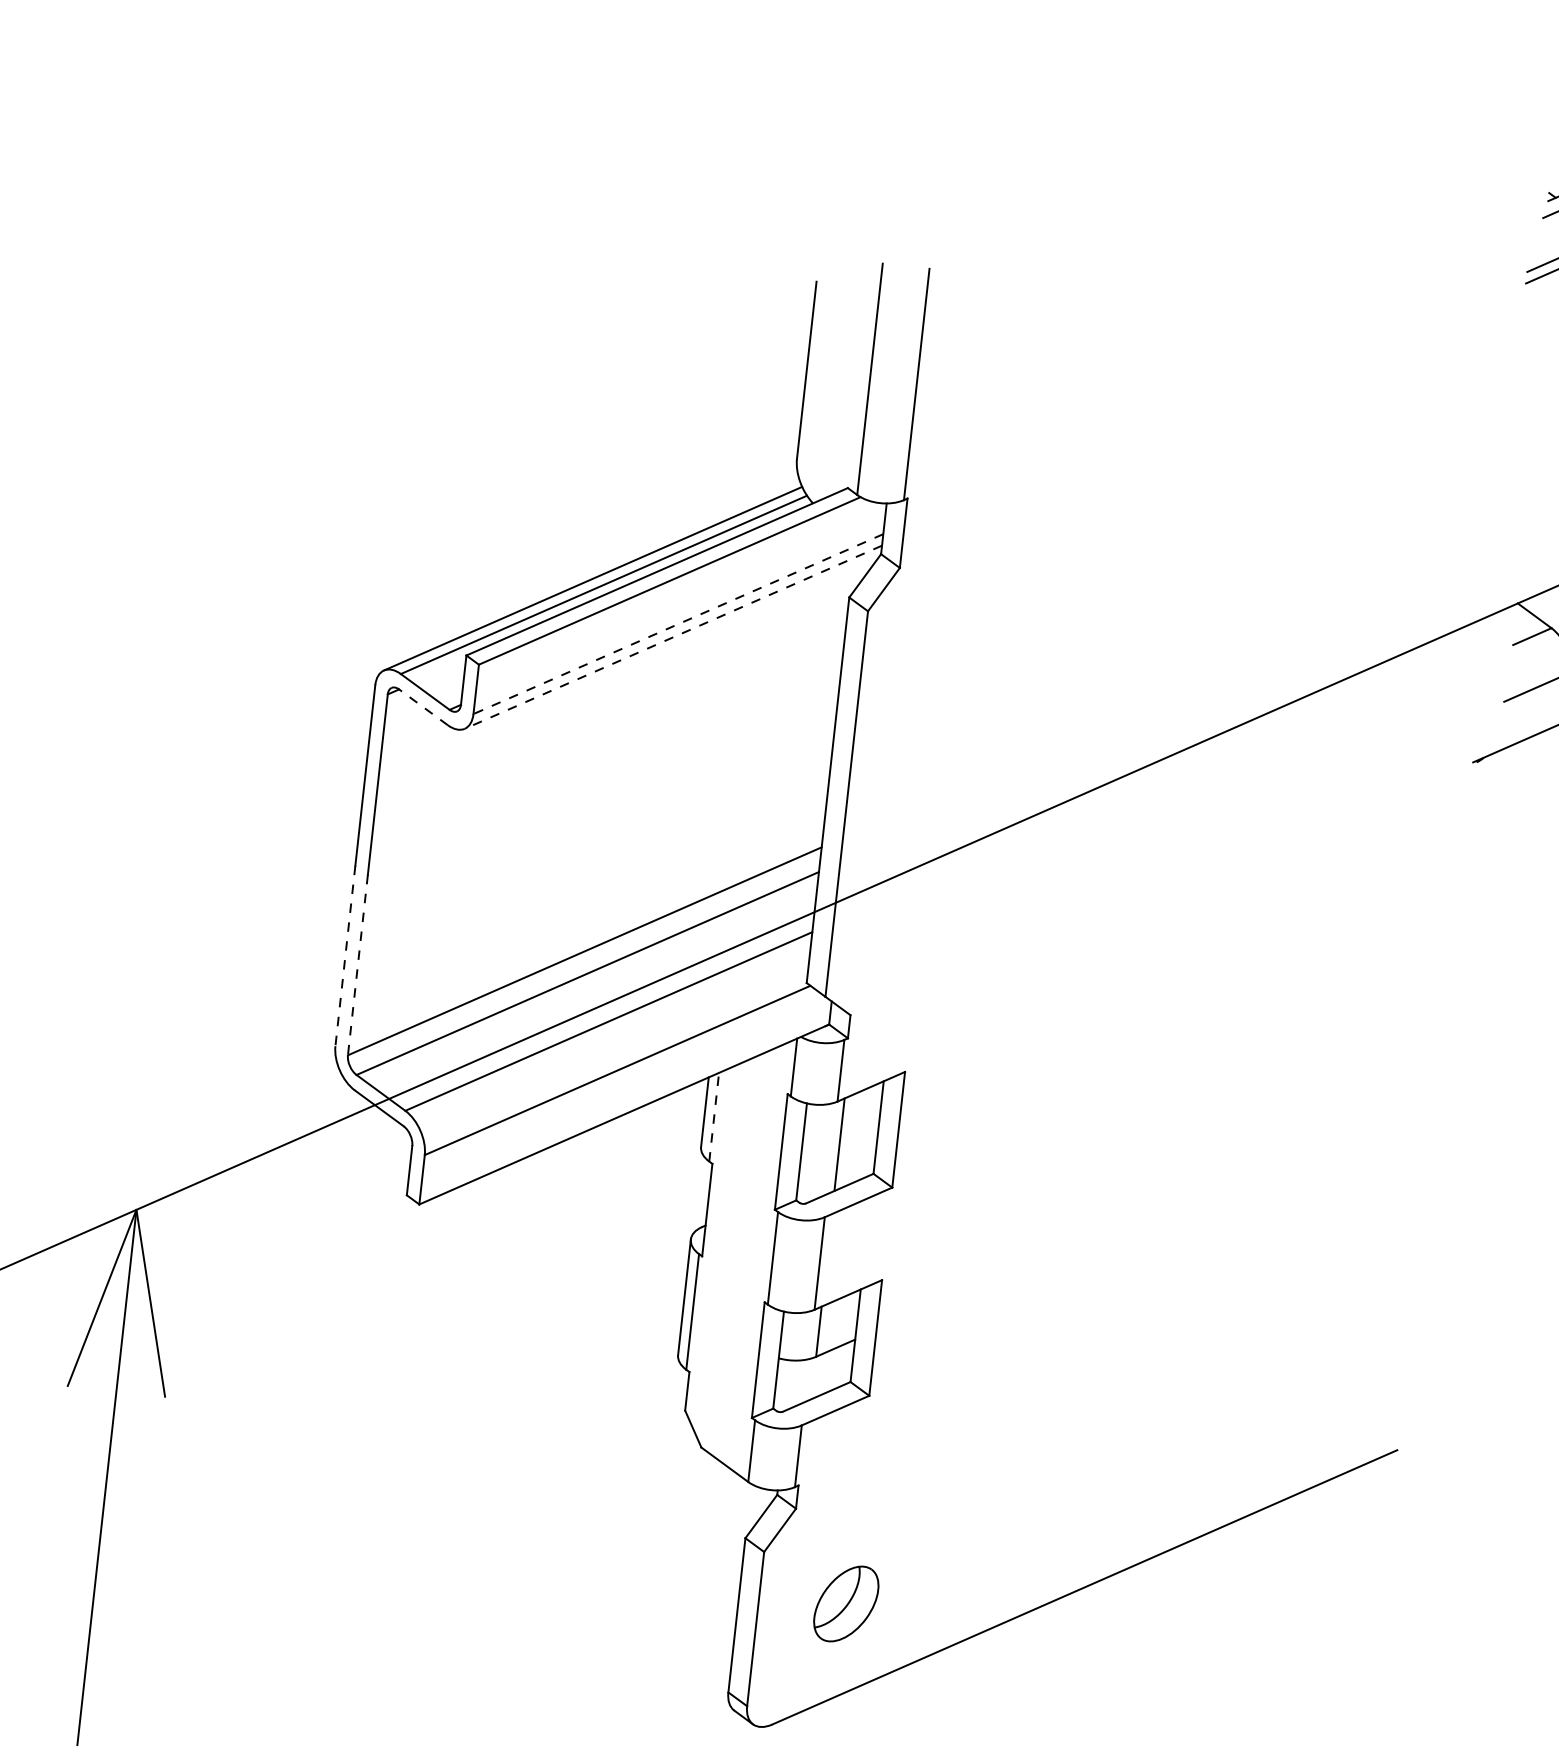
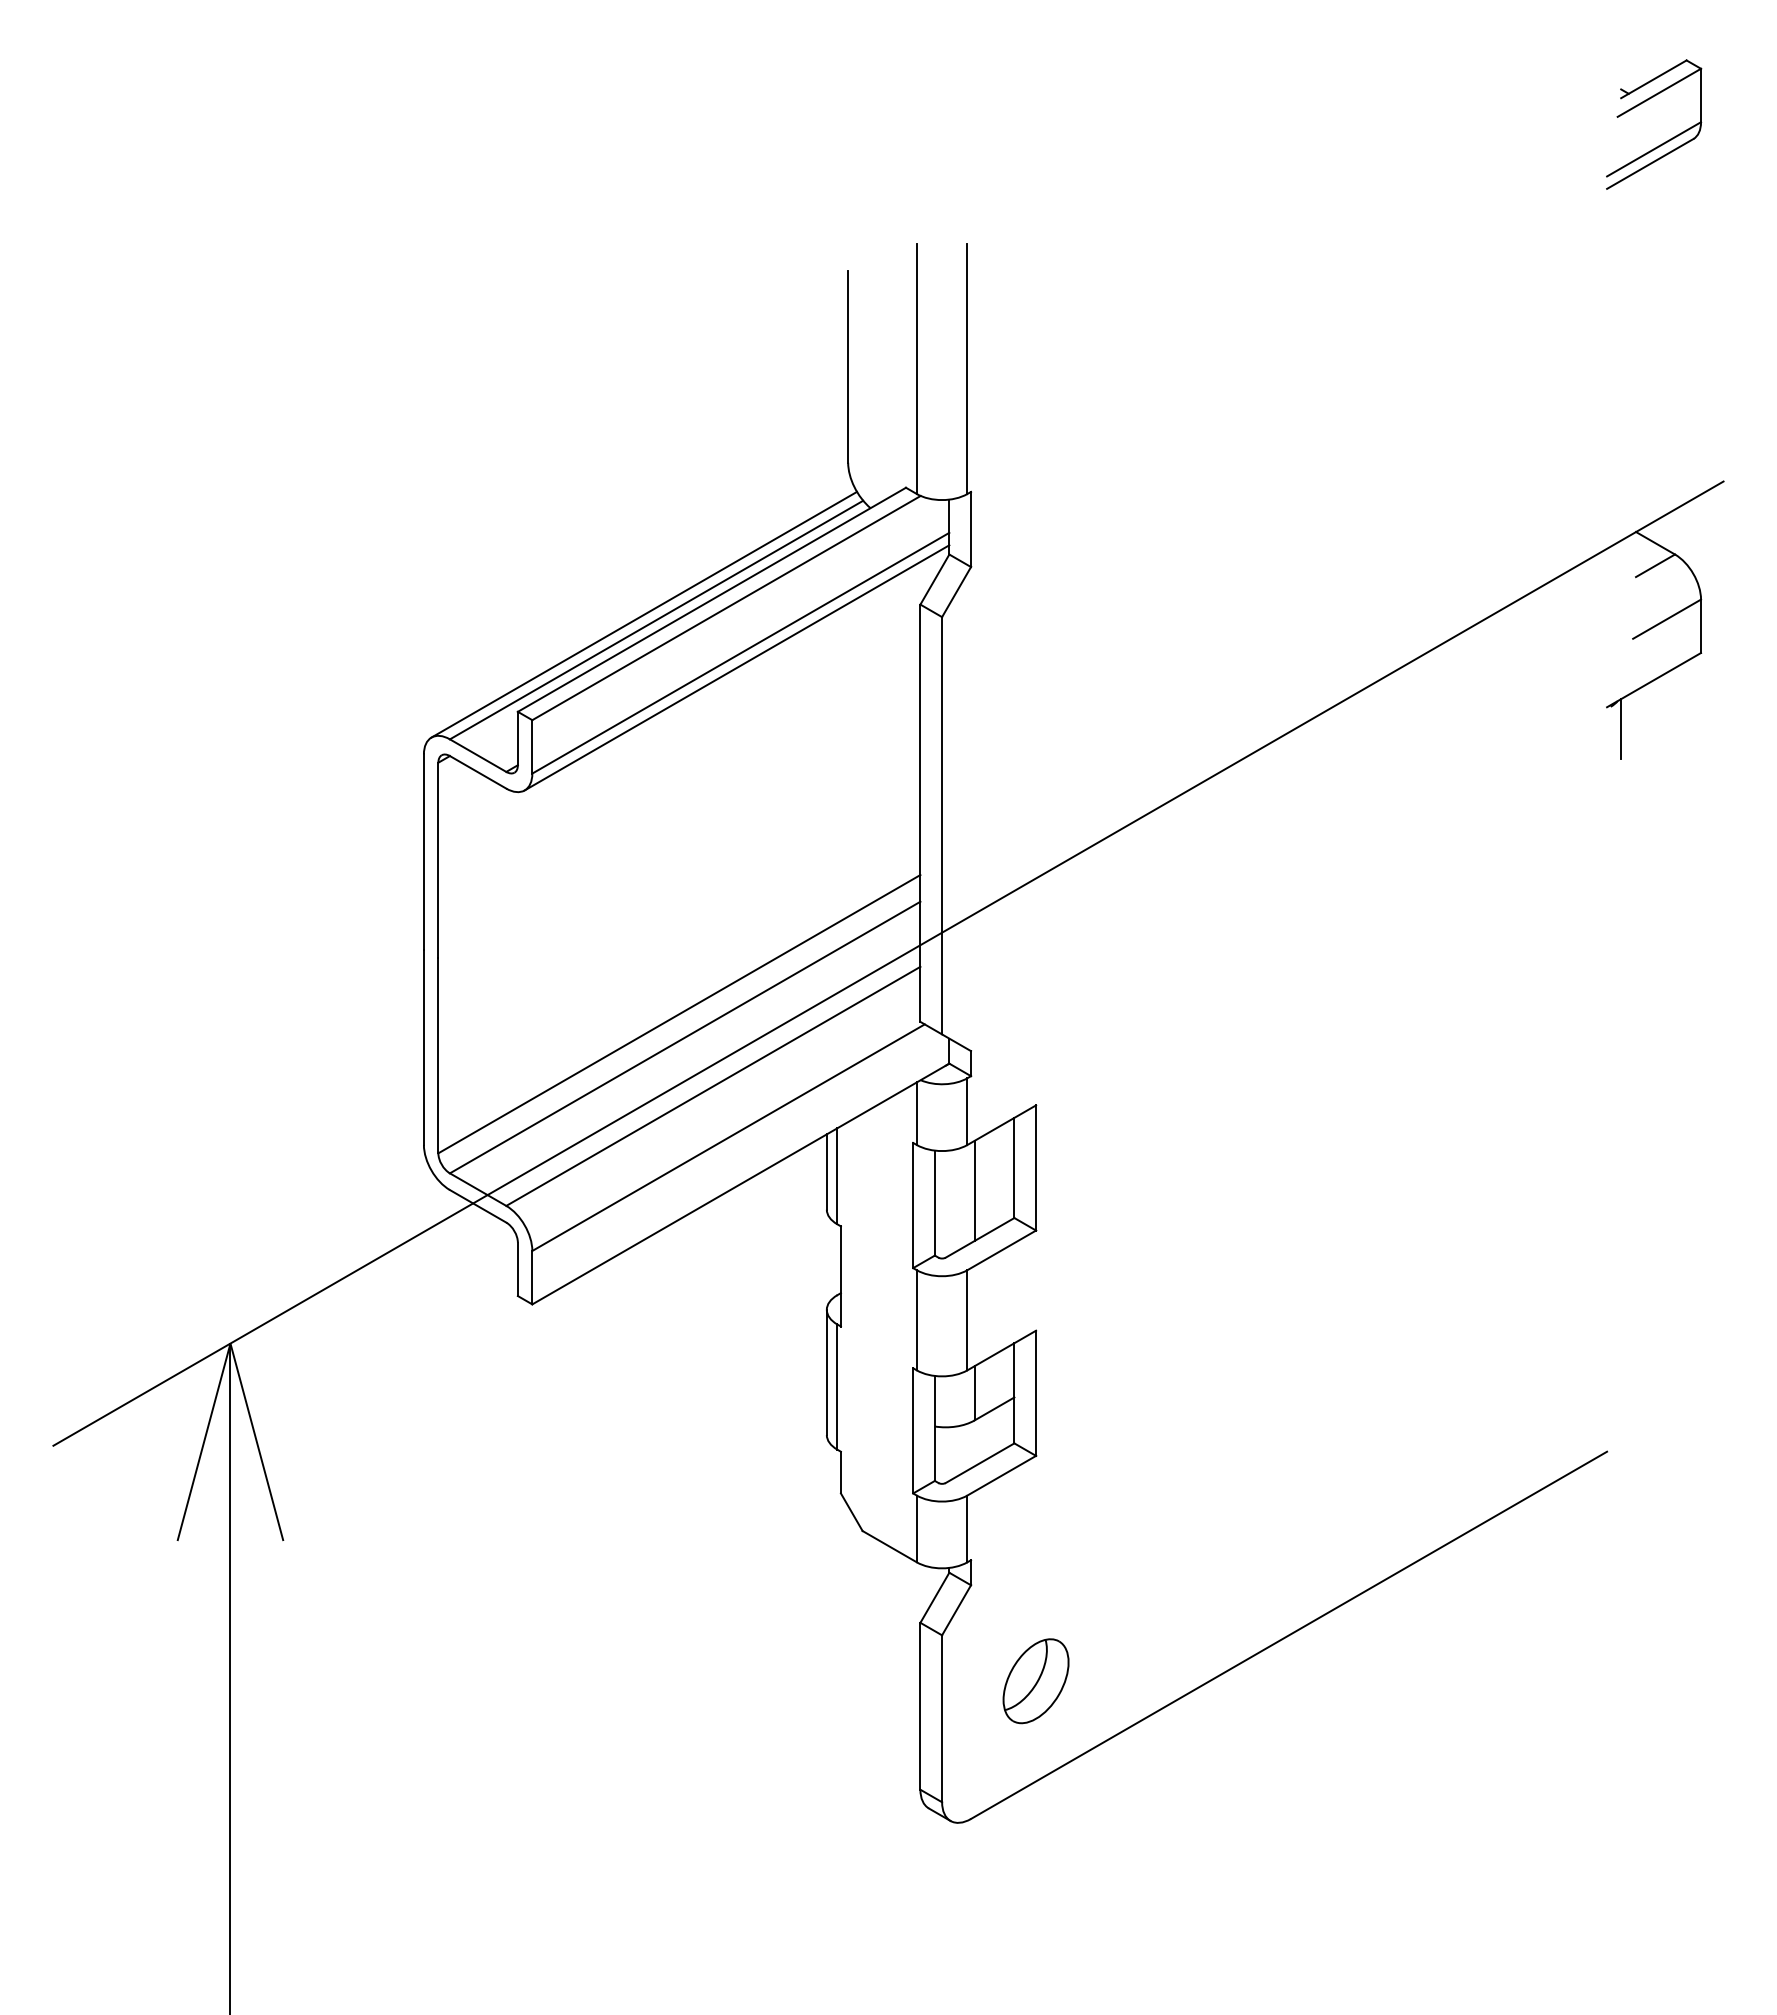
line: (678, 624) -> (740, 653), dashed -> solid
line: (672, 637) -> (736, 668), dashed -> solid
line: (423, 707) -> (478, 772), dashed -> solid
line: (1484, 784) -> (1621, 729), added
line: (345, 956) -> (423, 1047), dashed -> solid
line: (358, 964) -> (438, 1055), dashed -> solid
line: (714, 1117) -> (837, 1176), dashed -> solid

